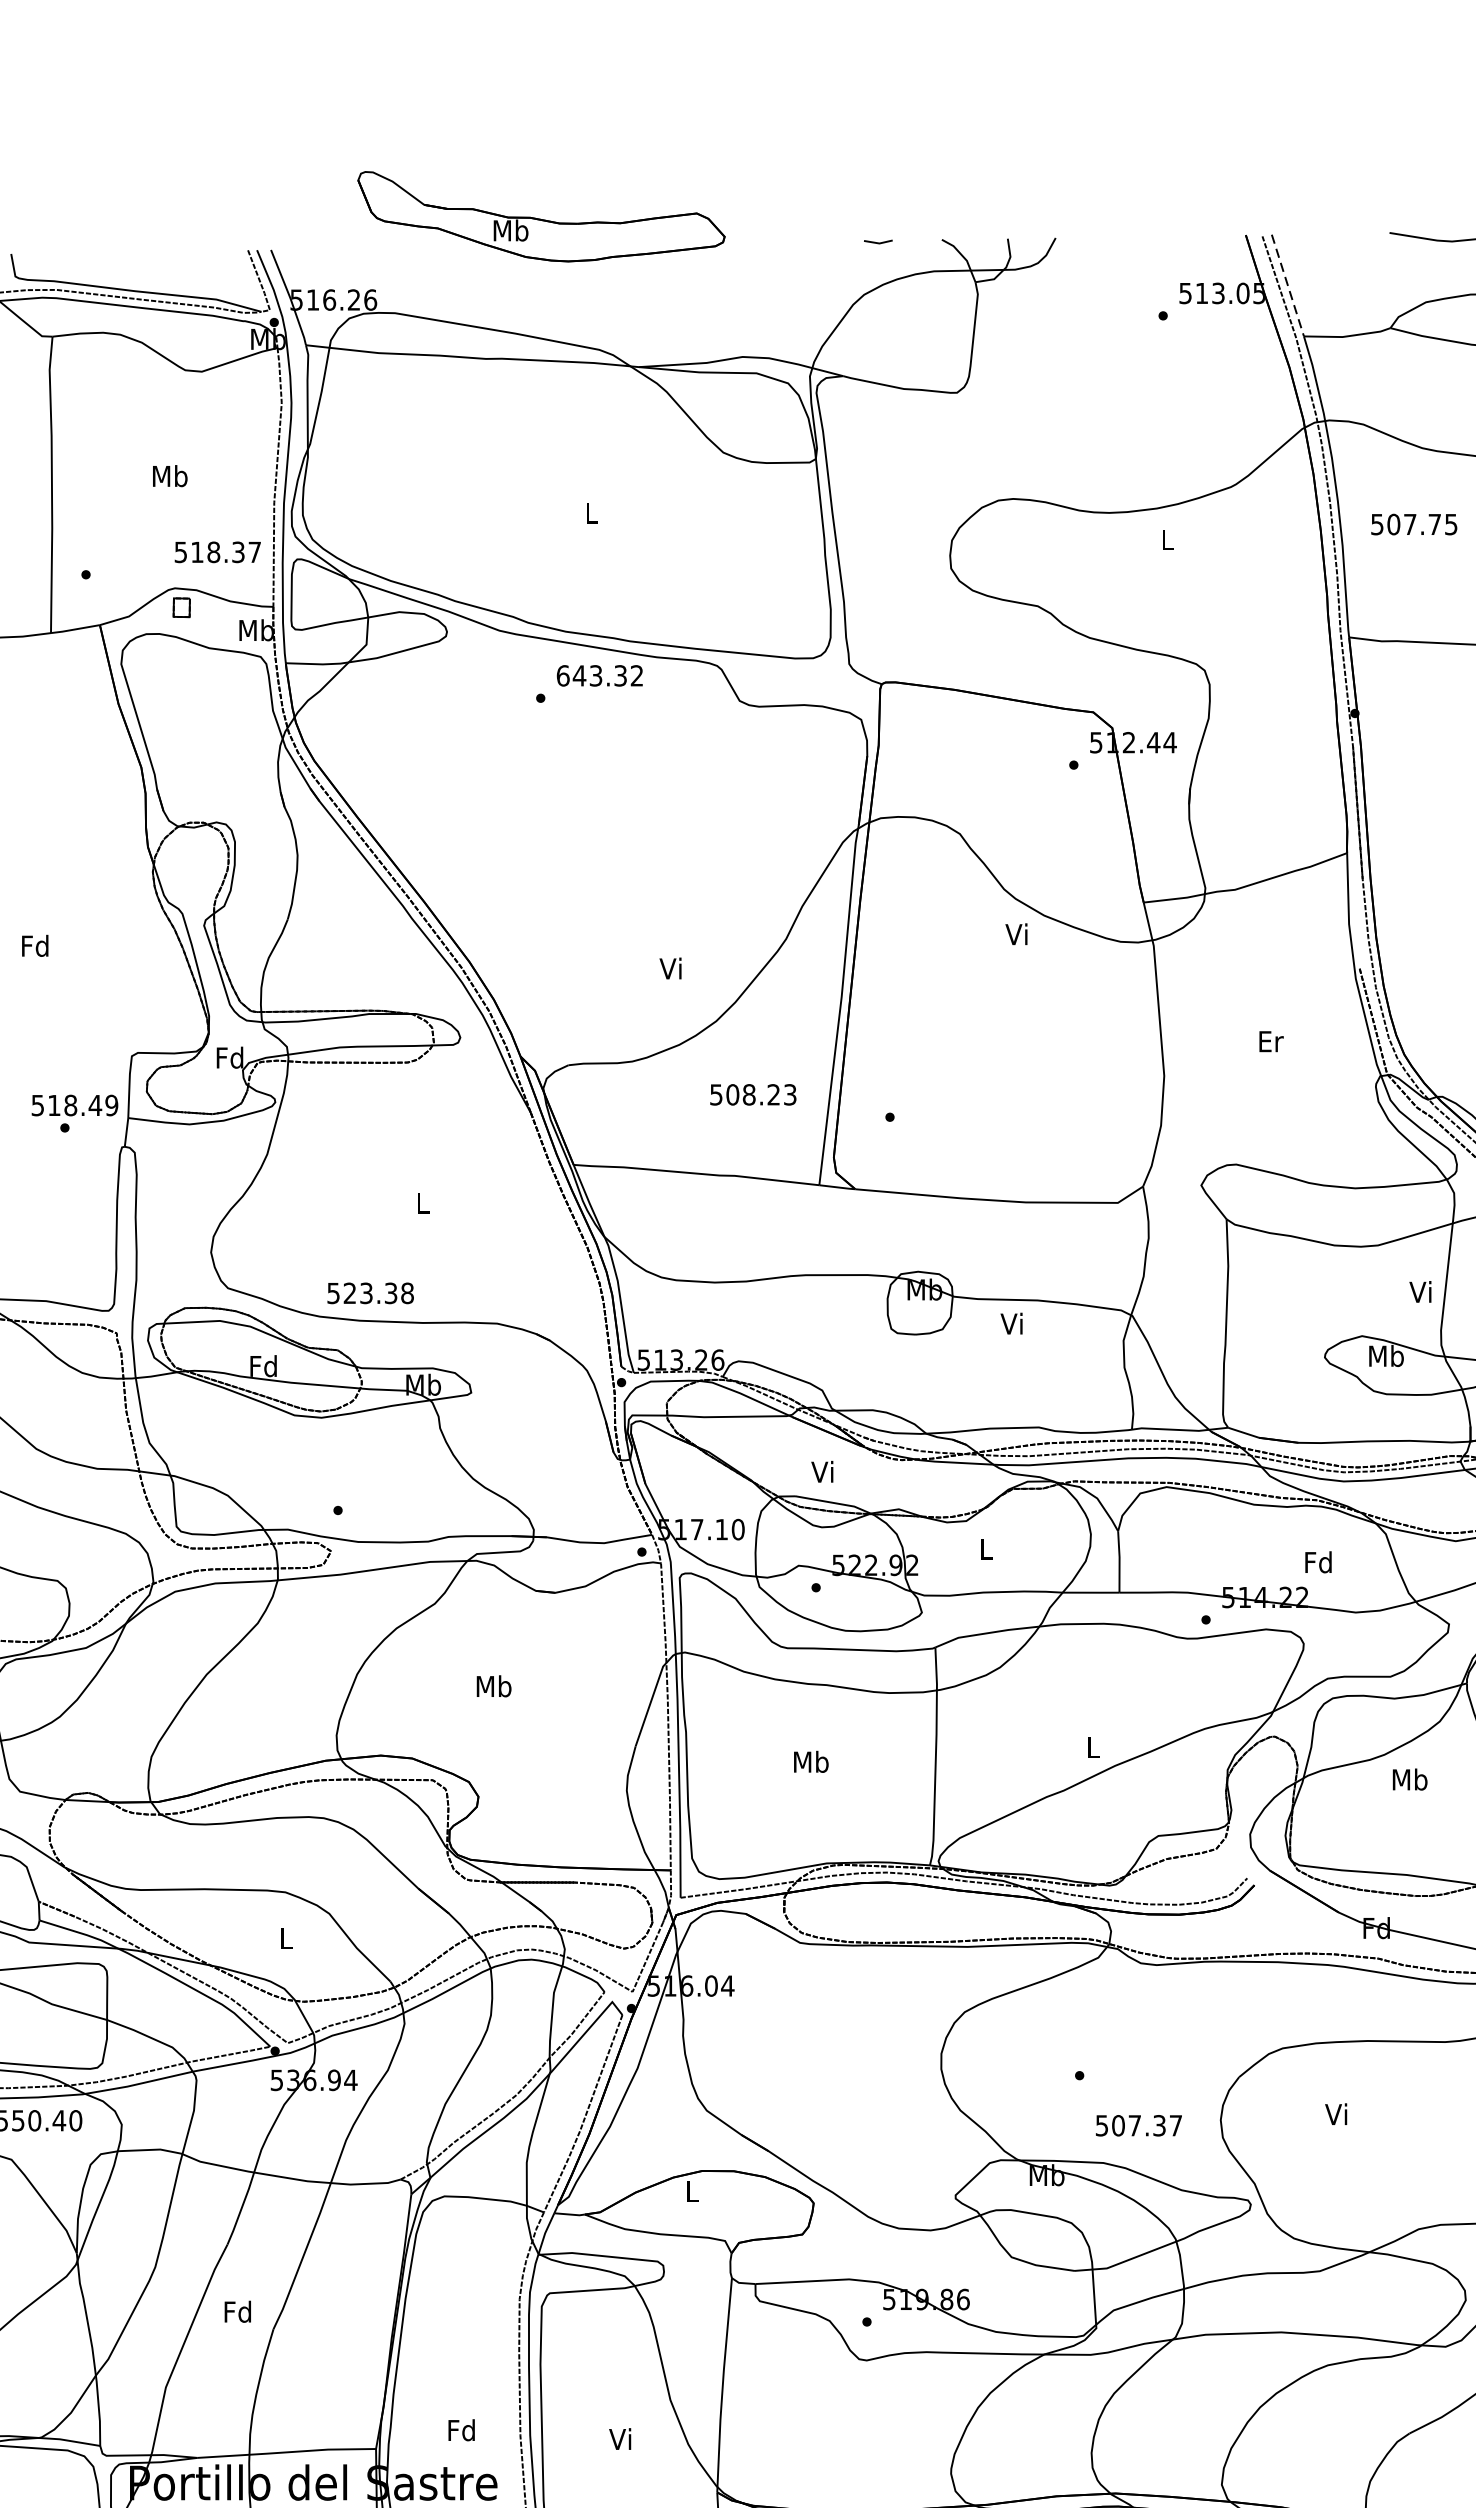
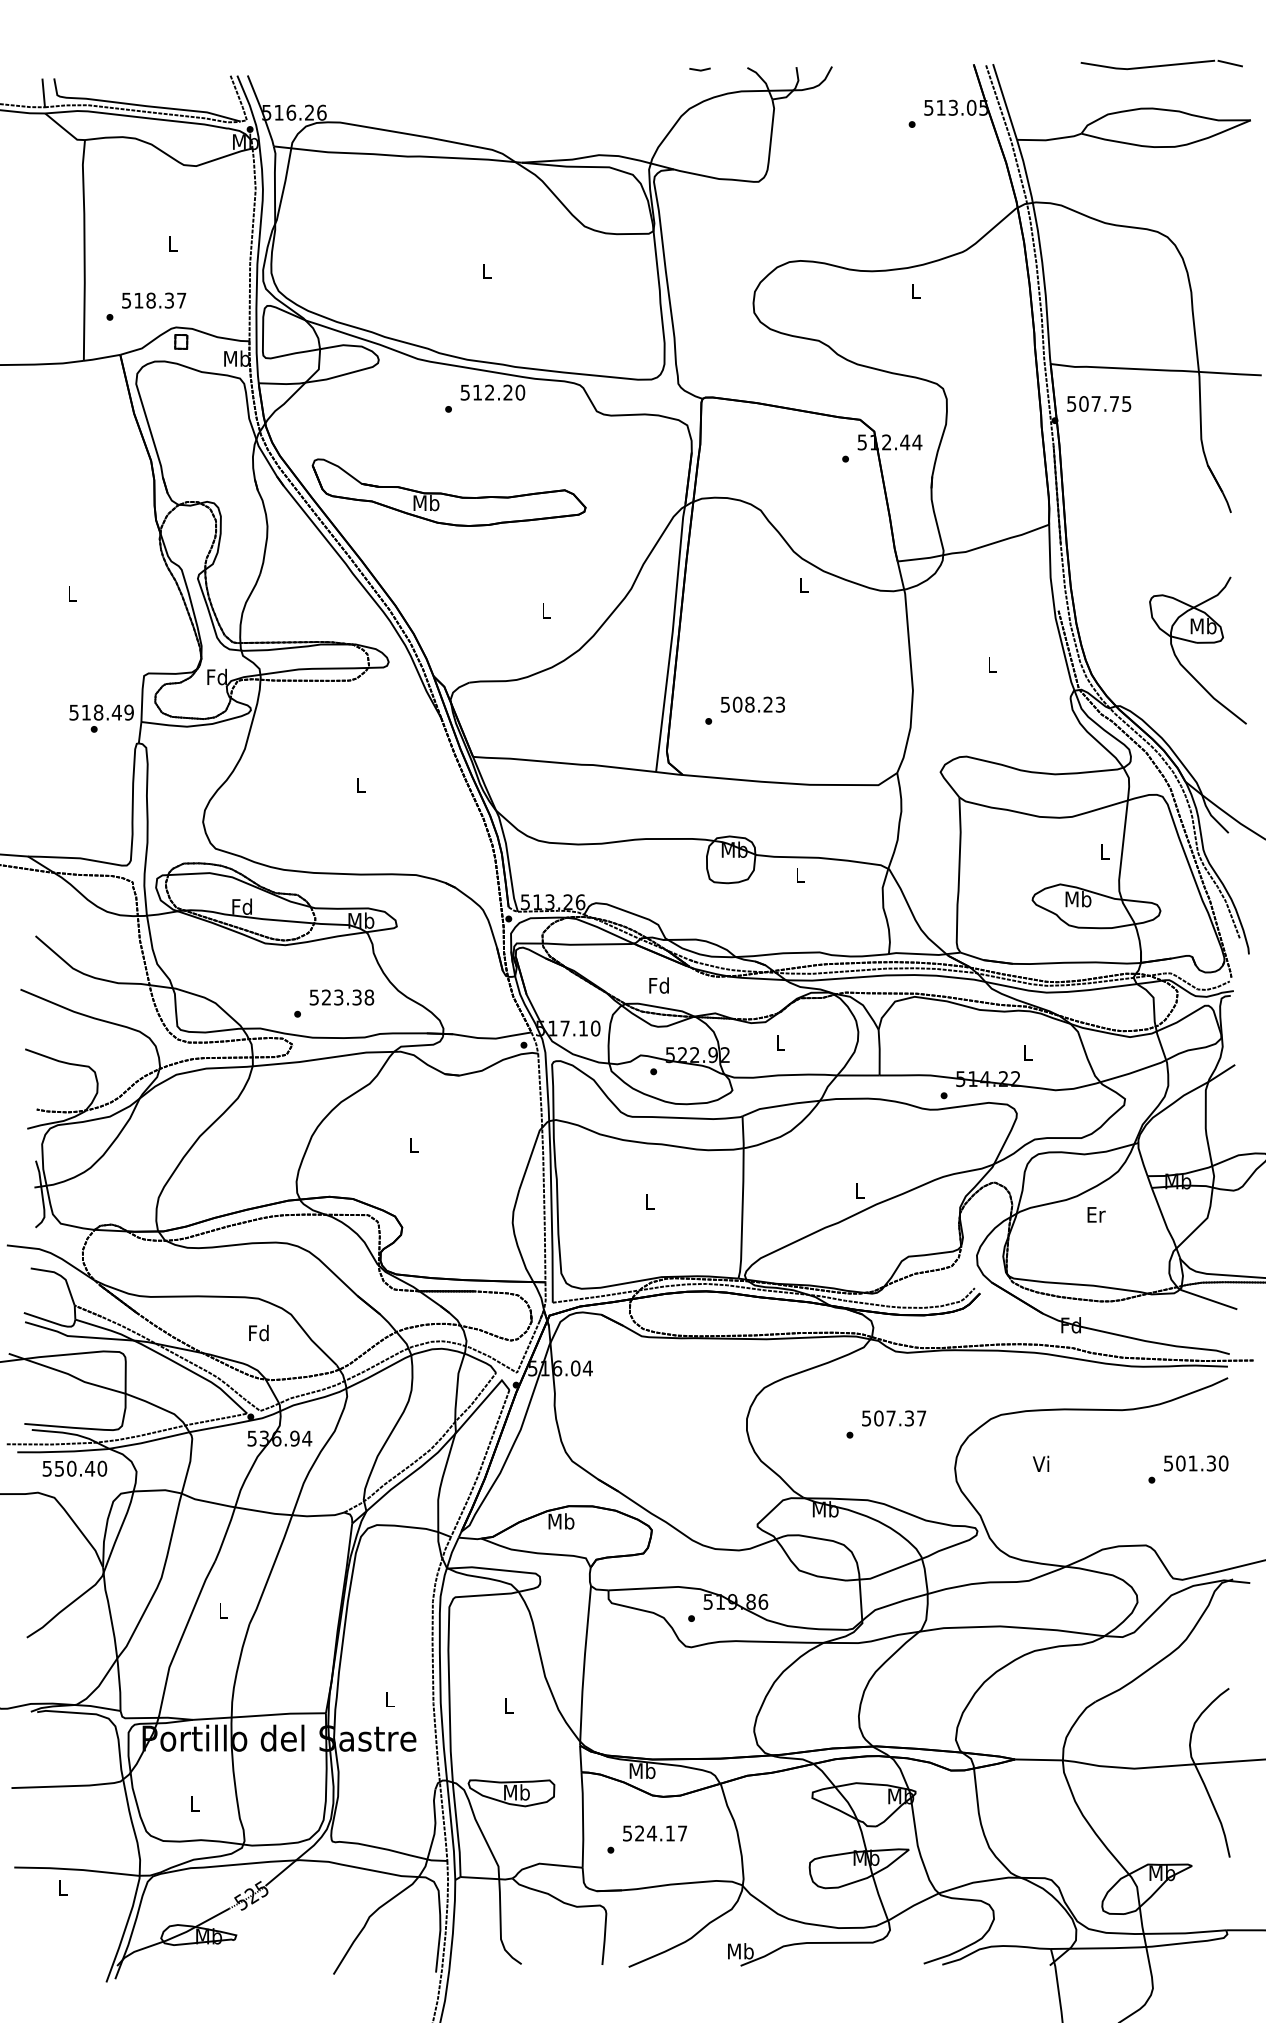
part: (540, 216) -> (448, 492), moved
line: (1288, 284) -> (1005, 101), dashed -> solid
text: (170, 475) -> (172, 243), Mb -> L
text: (1414, 523) -> (1099, 403), moved
text: (218, 552) -> (154, 300), moved
text: (599, 675) -> (492, 392), 643.32 -> 512.20
text: (1015, 934) -> (802, 585), Vi -> L
text: (34, 945) -> (71, 593), Fd -> L
text: (670, 968) -> (545, 610), Vi -> L
text: (1271, 1040) -> (992, 664), Er -> L
text: (752, 1094) -> (752, 704), moved
text: (1420, 1291) -> (1103, 851), Vi -> L
text: (370, 1293) -> (341, 997), moved
text: (1011, 1324) -> (799, 875), Vi -> L
text: (822, 1471) -> (658, 985), Vi -> Fd
text: (1318, 1561) -> (1027, 1052), Fd -> L
text: (493, 1686) -> (413, 1145), Mb -> L
text: (810, 1761) -> (649, 1201), Mb -> L
text: (1409, 1779) -> (1095, 1214), Mb -> Er
text: (285, 1937) -> (258, 1332), L -> Fd
text: (1139, 2125) -> (894, 1418), moved
text: (692, 2191) -> (561, 1521), L -> Mb
text: (237, 2311) -> (222, 1610), Fd -> L
text: (461, 2430) -> (389, 1699), Fd -> L
text: (619, 2438) -> (507, 1705), Vi -> L

